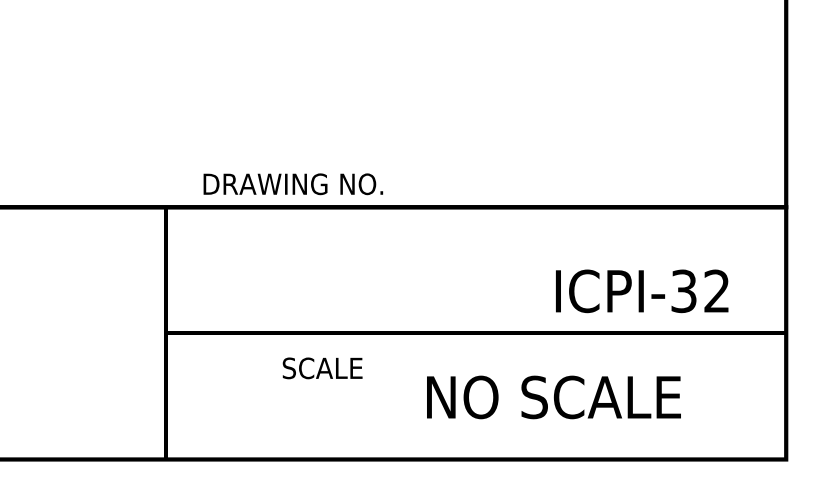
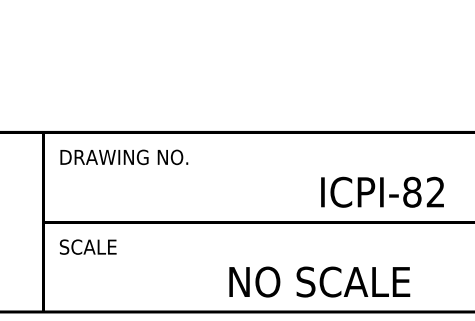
text: (293, 184) -> (124, 157), moved
text: (684, 291) -> (412, 192), ICPI-32 -> ICPI-82
text: (322, 368) -> (88, 247), moved
text: (553, 397) -> (319, 282), moved

